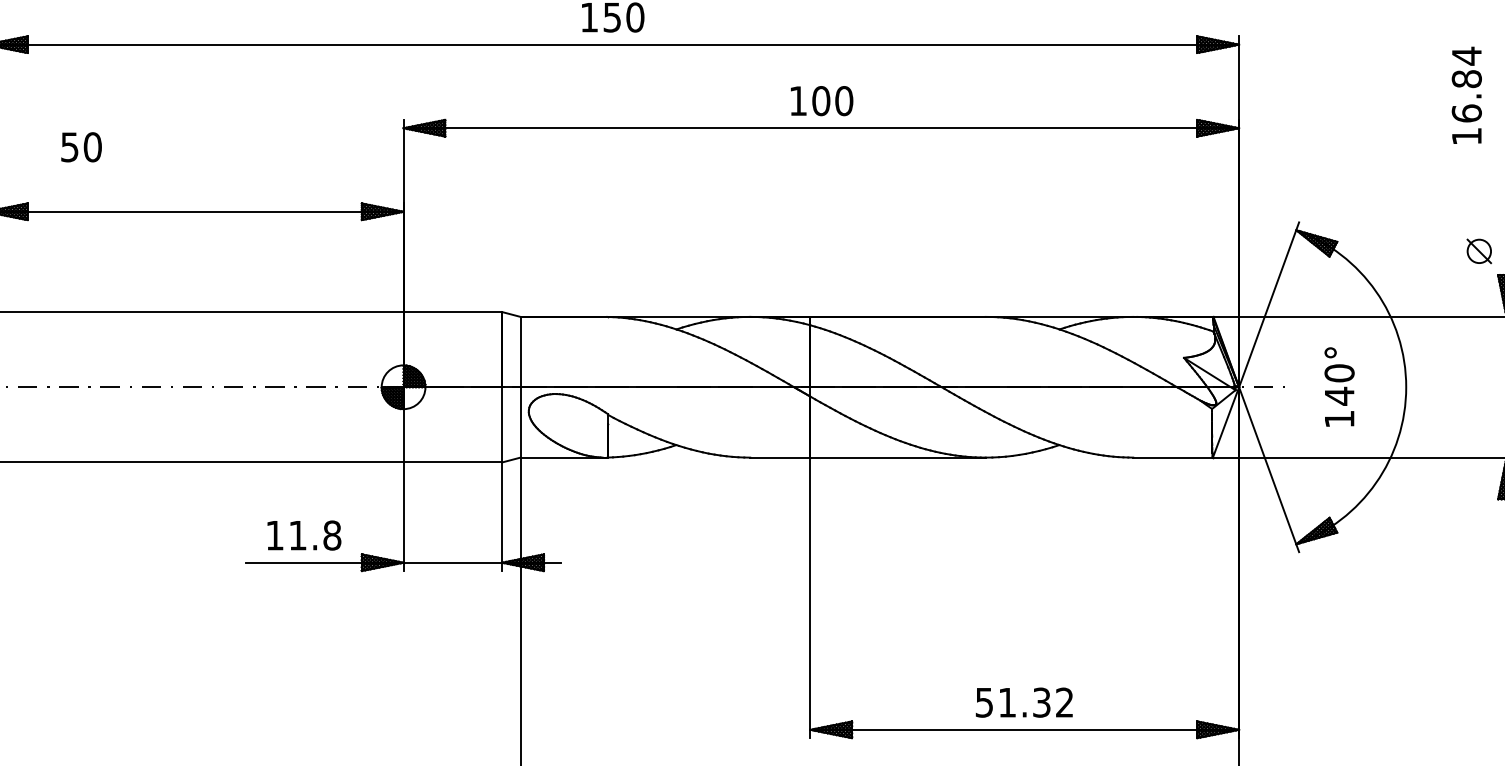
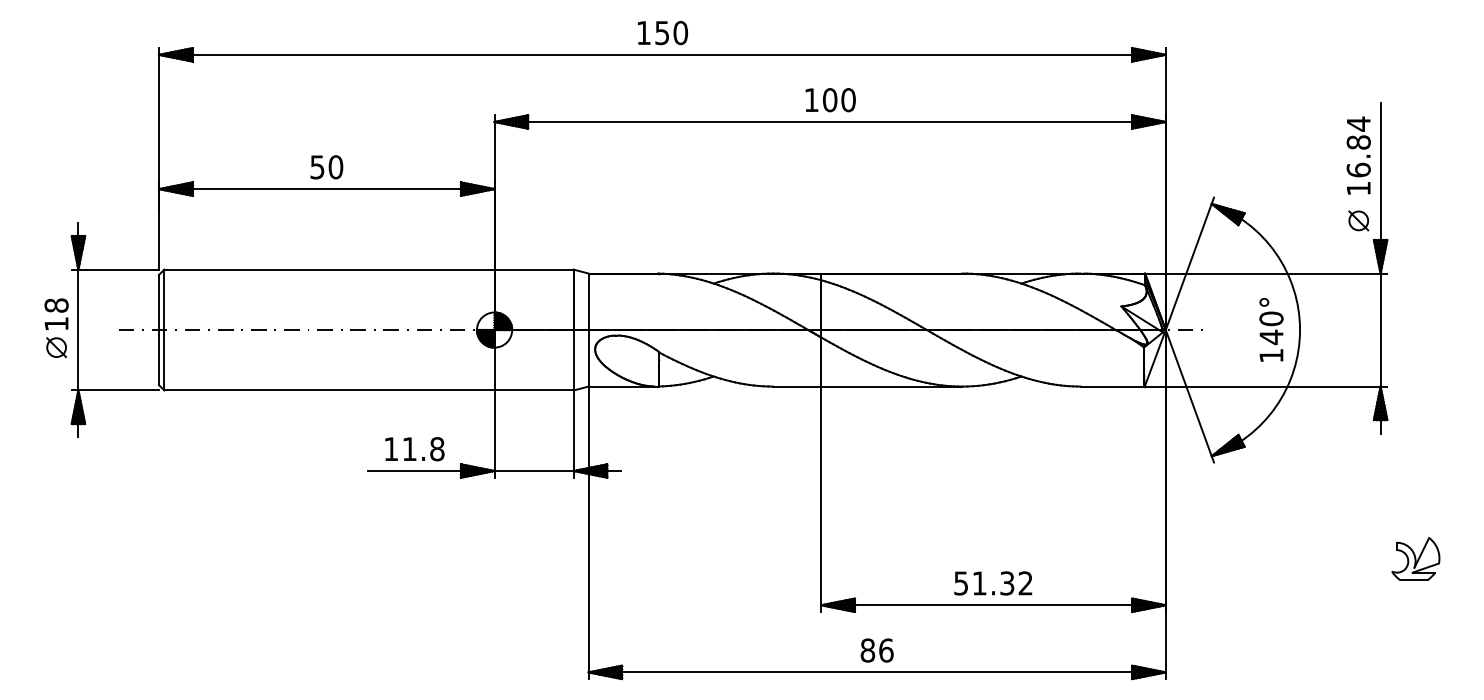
text: (1466, 95) -> (1358, 155), moved
text: (81, 147) -> (326, 167), moved
text: (1339, 386) -> (1271, 329), moved

